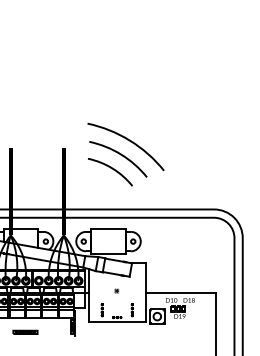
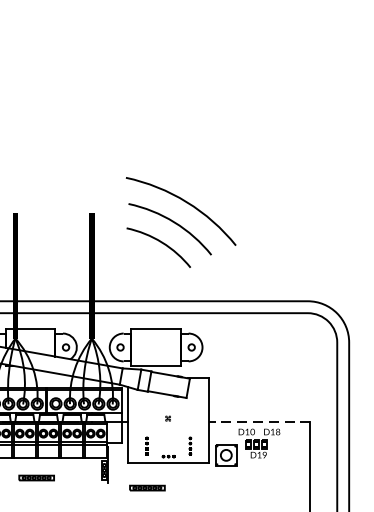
line: (180, 293) -> (259, 422), solid -> dashed
part: (102, 338) -> (147, 486), added

